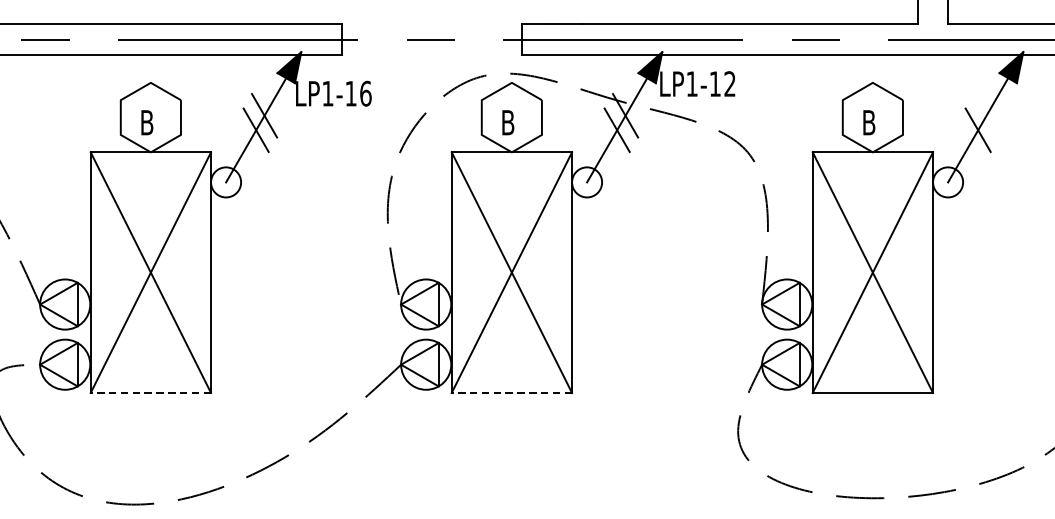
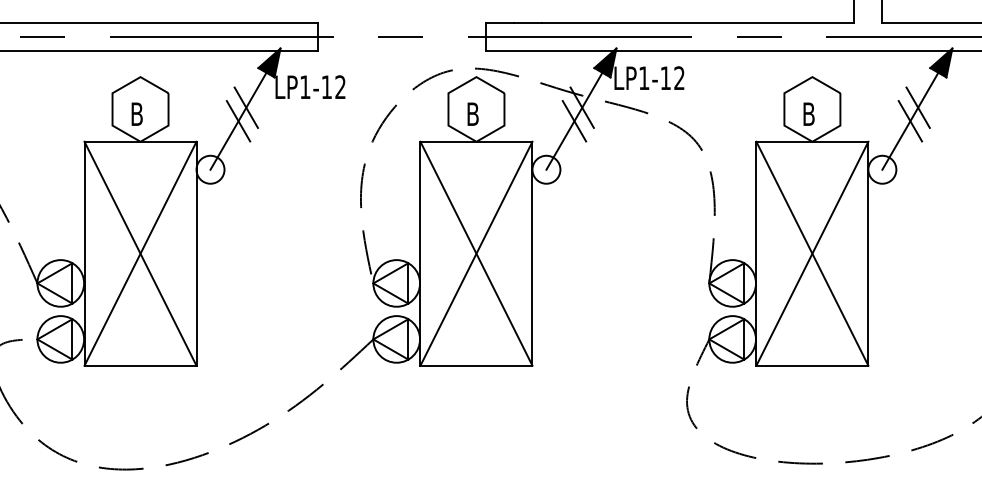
text: (365, 94) -> (340, 87), LP1-16 -> LP1-12
line: (985, 115) -> (917, 107), added
line: (150, 392) -> (140, 365), dashed -> solid
line: (511, 392) -> (476, 365), dashed -> solid

